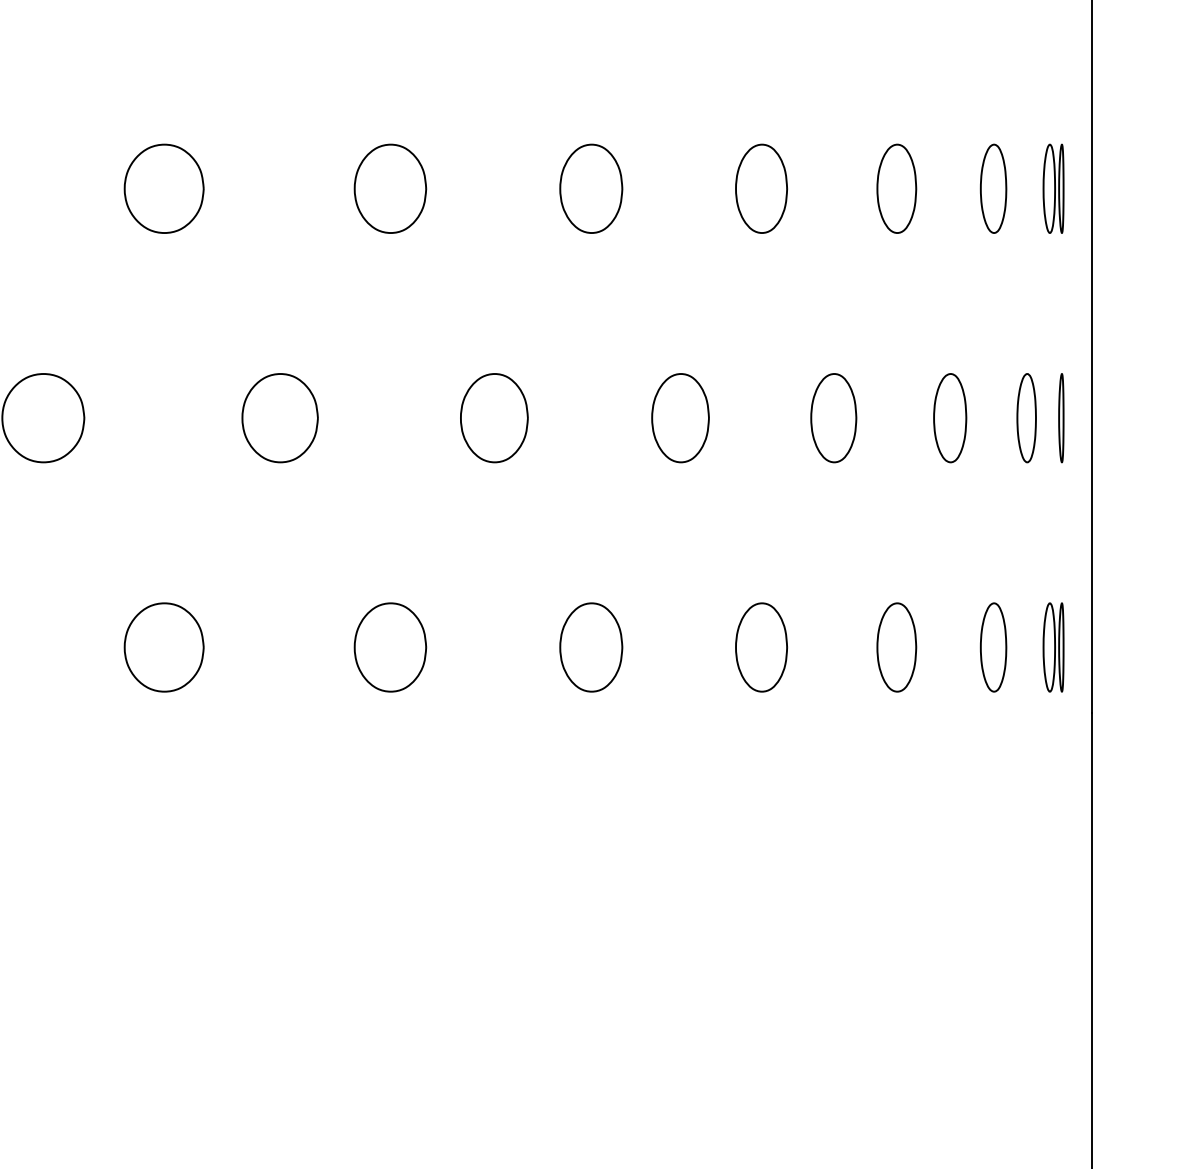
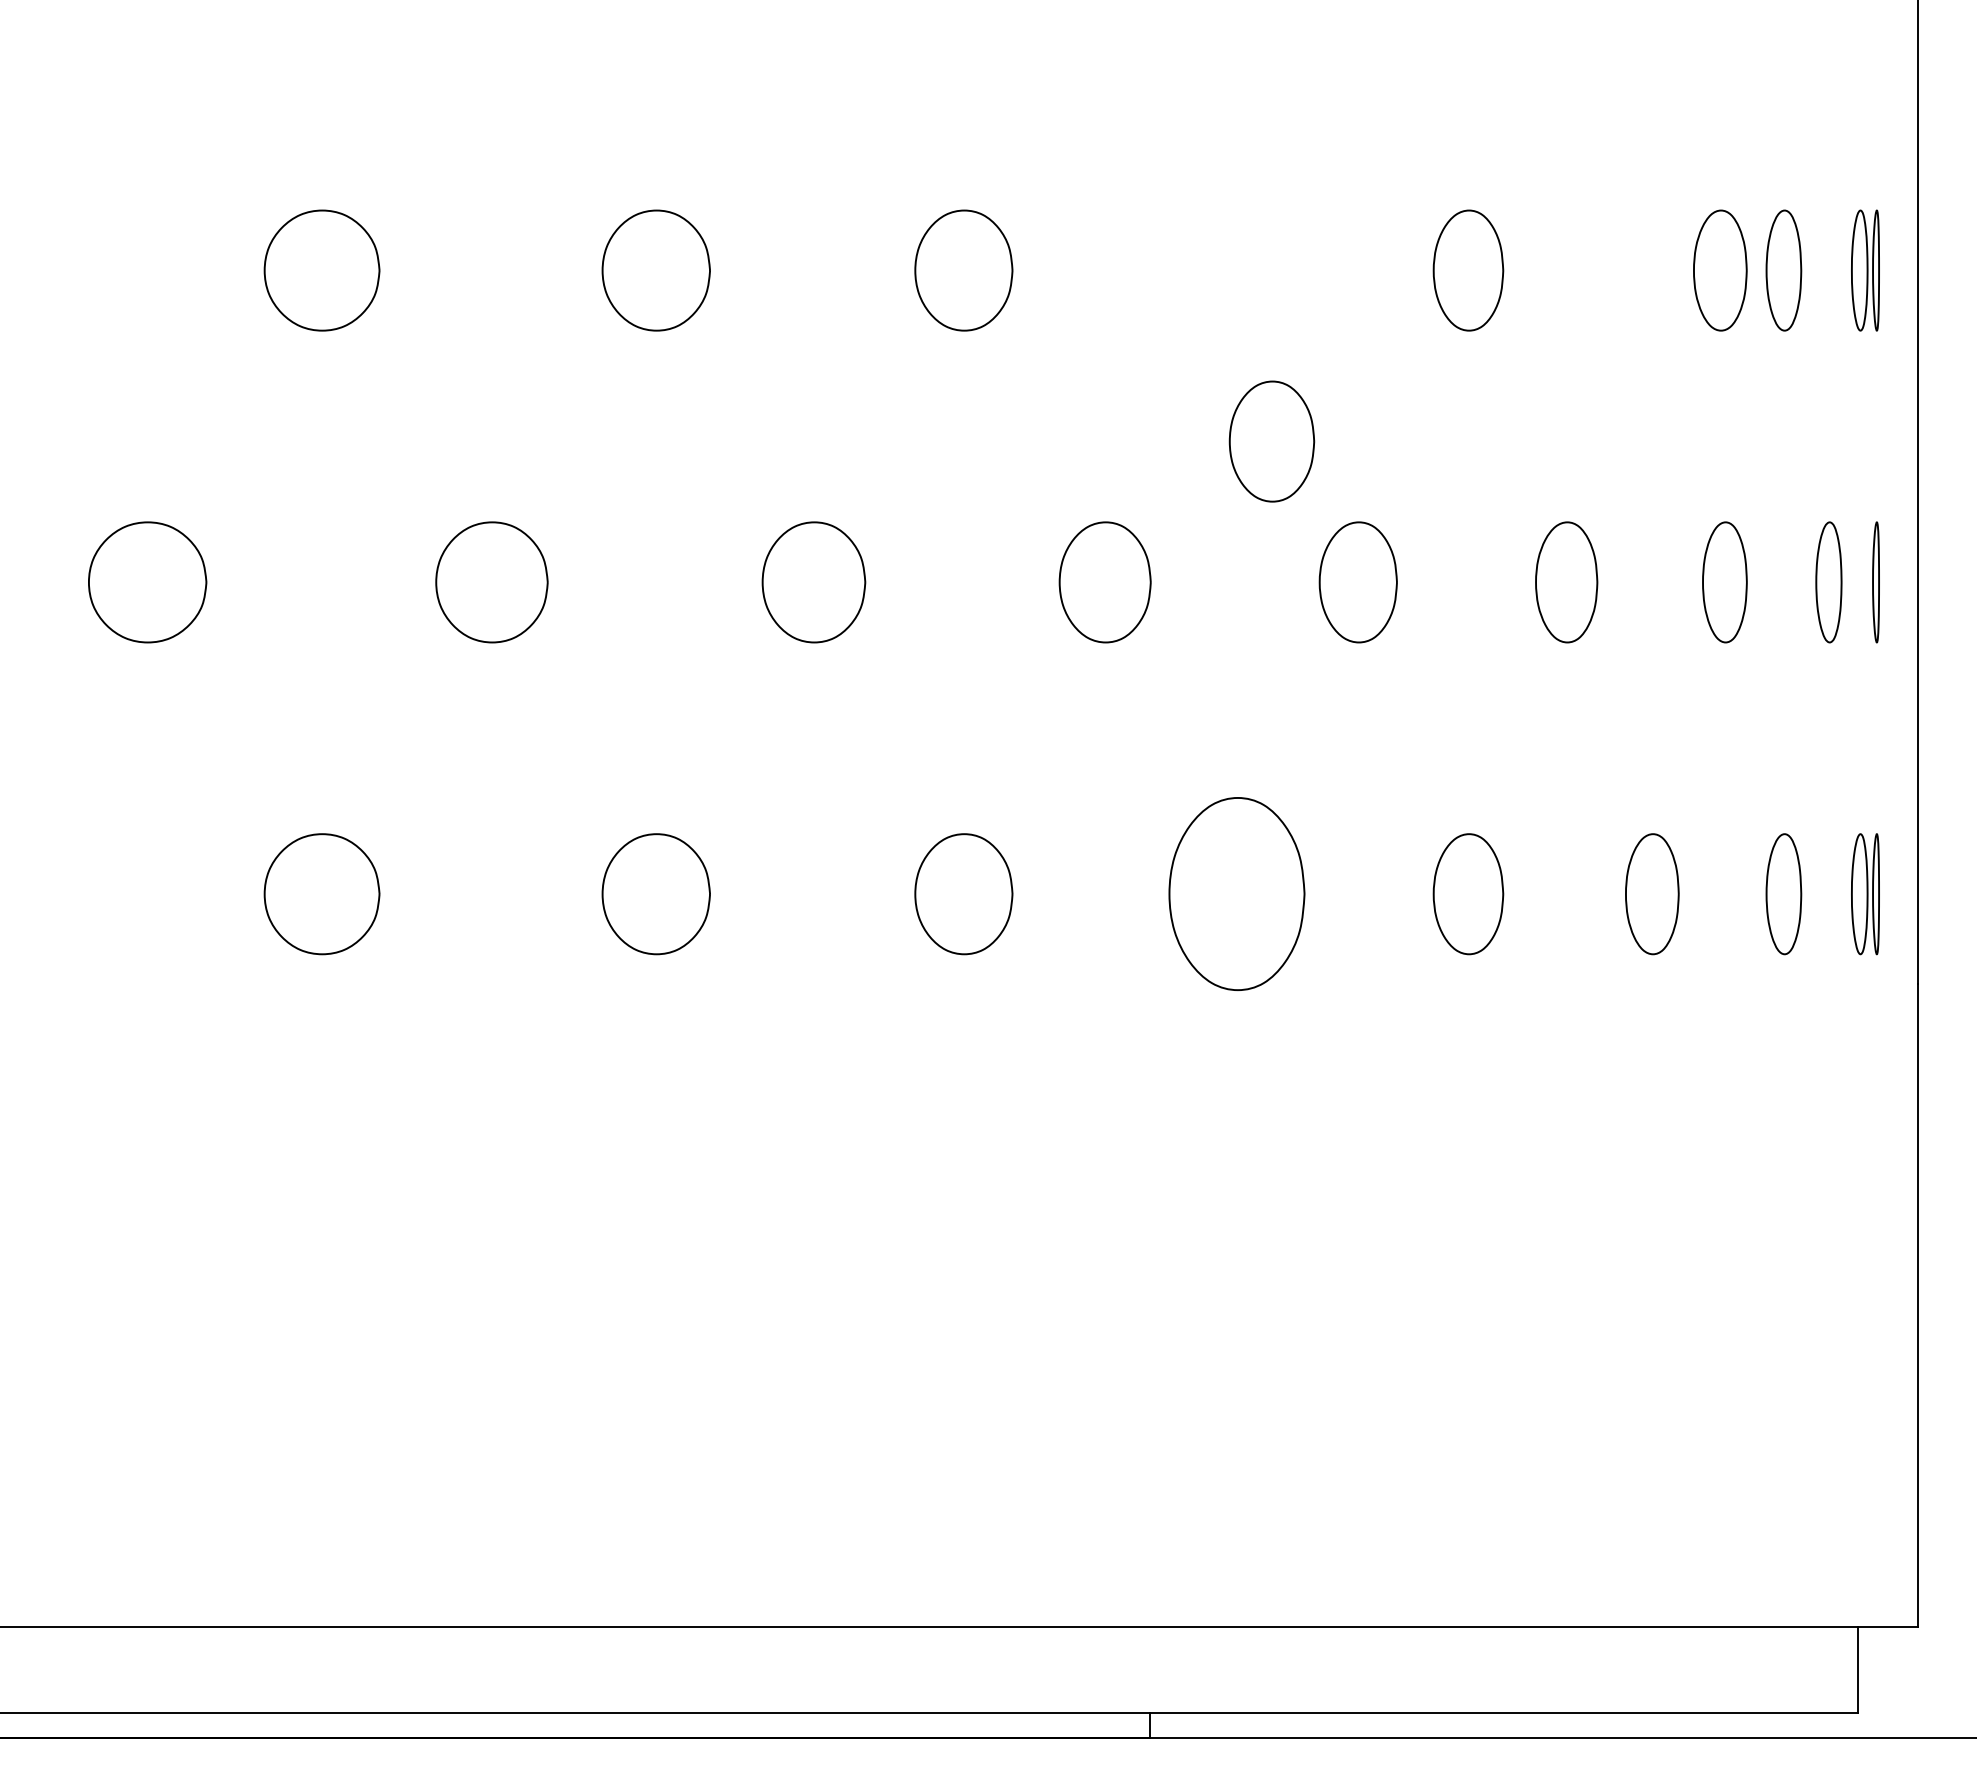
part: (590, 188) -> (1271, 441), moved
part: (896, 188) -> (1720, 270), moved
part: (590, 647) -> (1236, 894), size x1.6

